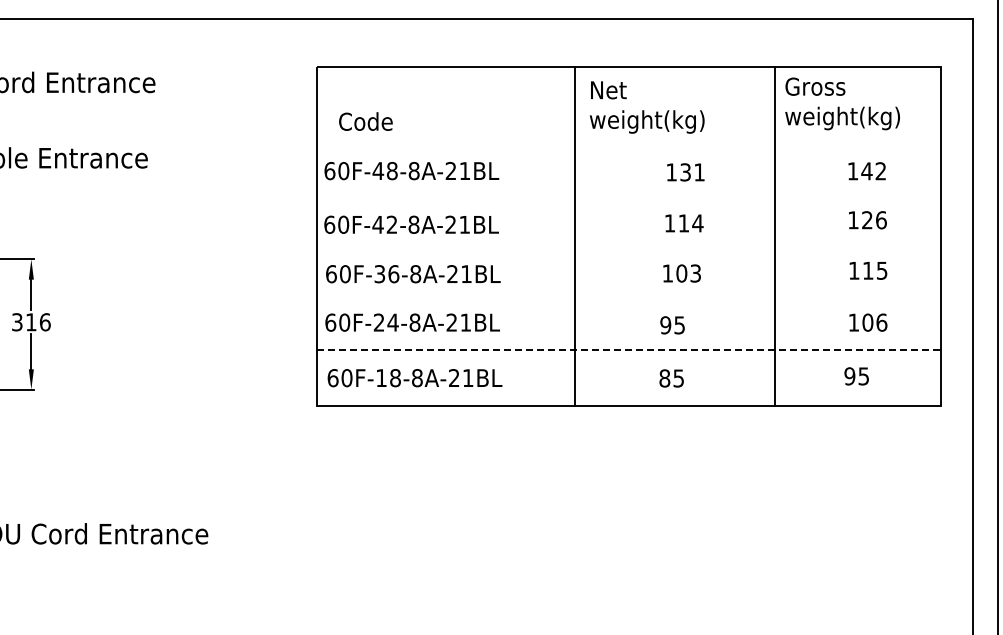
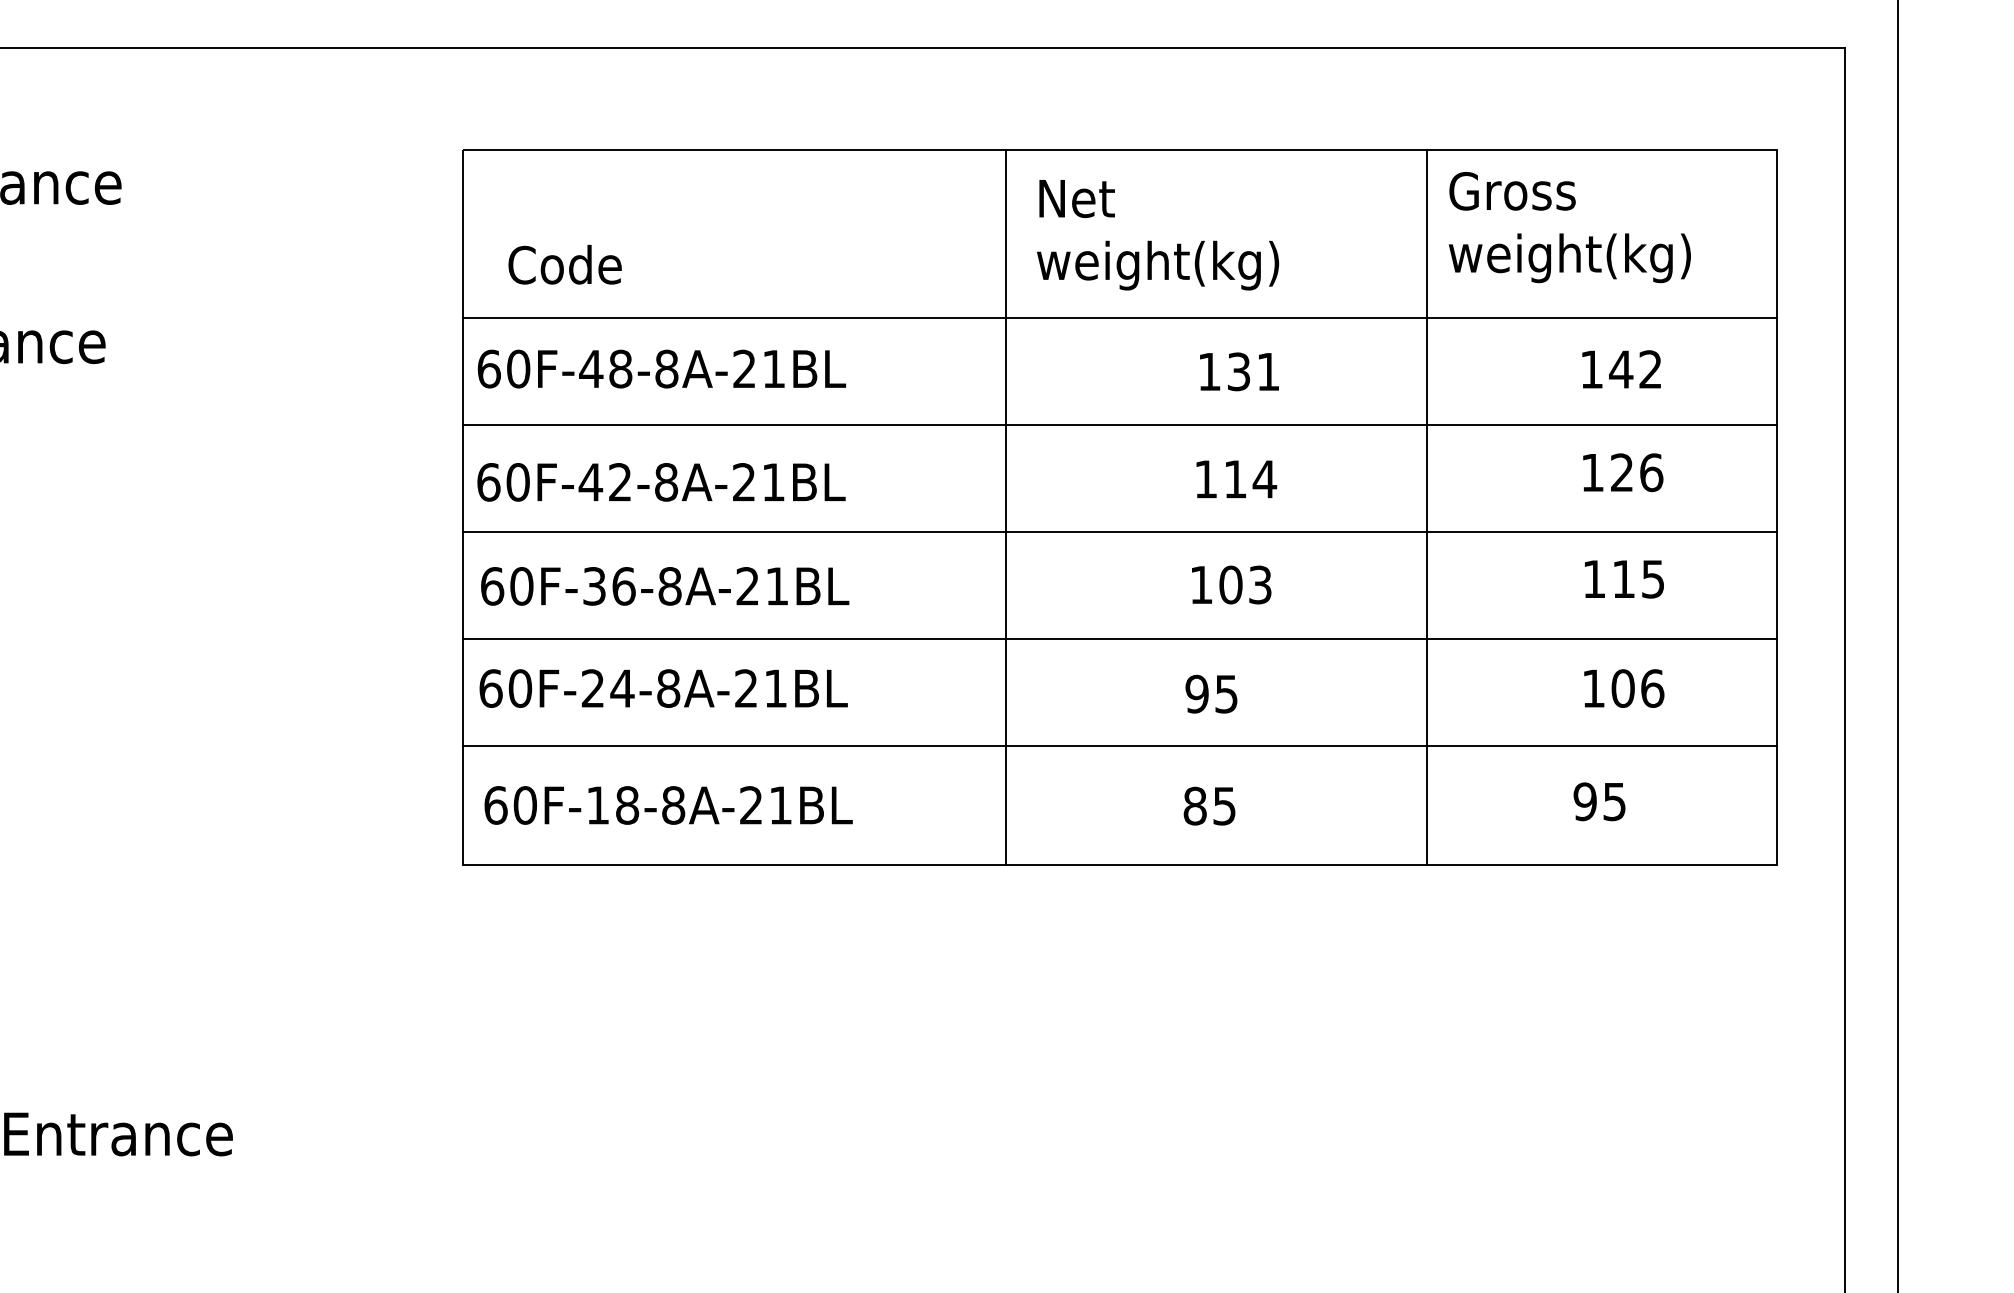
line: (628, 146) -> (1118, 317), added
line: (628, 197) -> (1118, 424), added
line: (628, 248) -> (1118, 532), added
line: (628, 299) -> (1118, 639), added
line: (629, 349) -> (1120, 745), dashed -> solid

